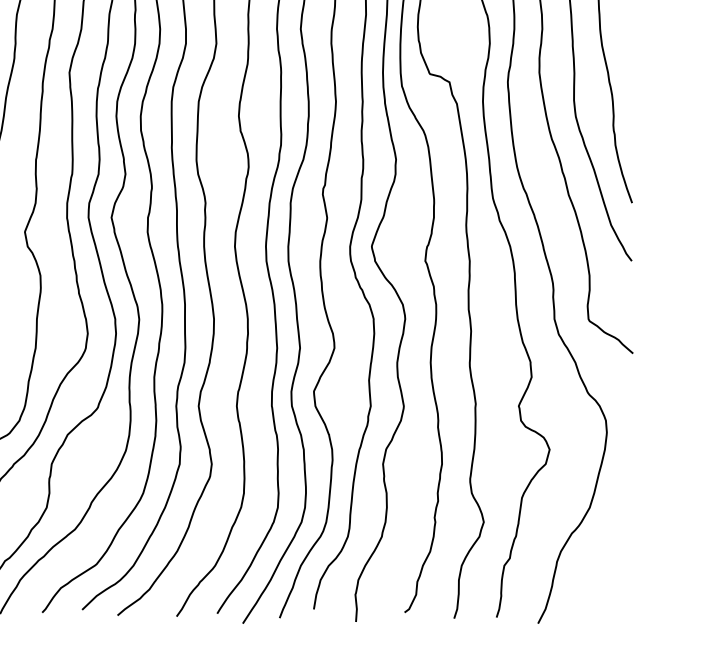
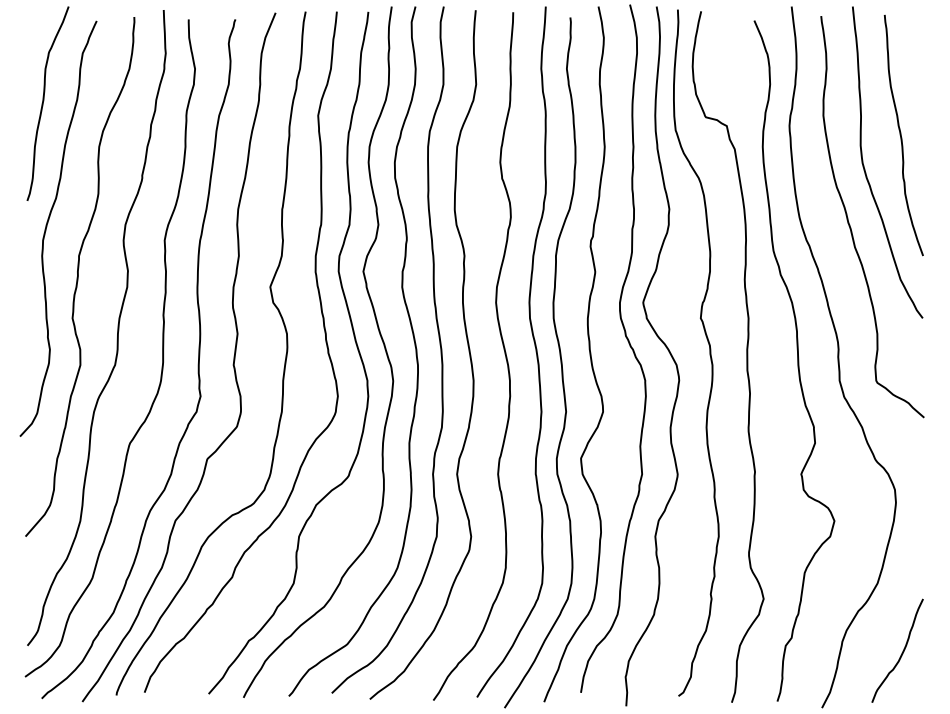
curve: (612, 570) -> (902, 650), added

